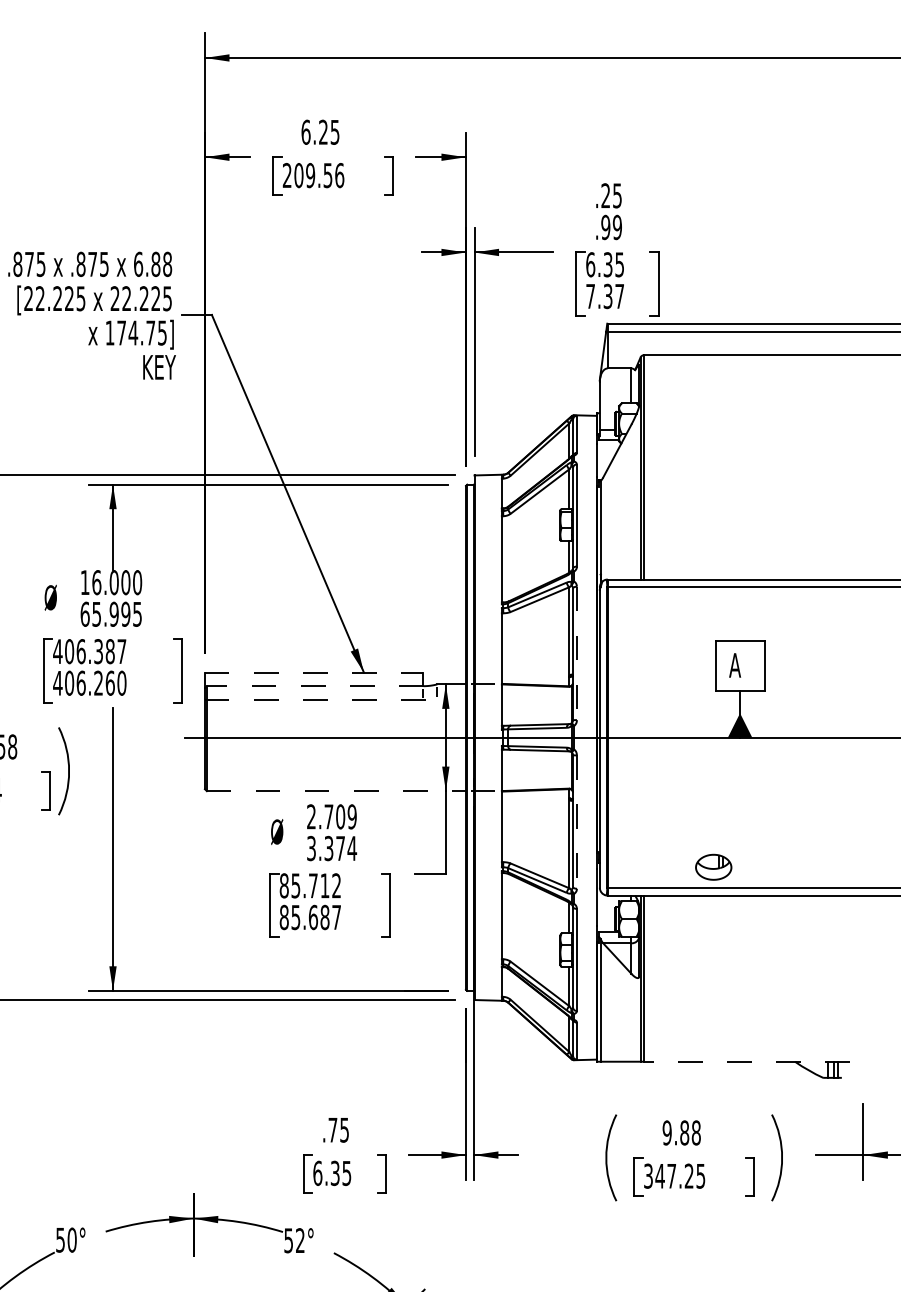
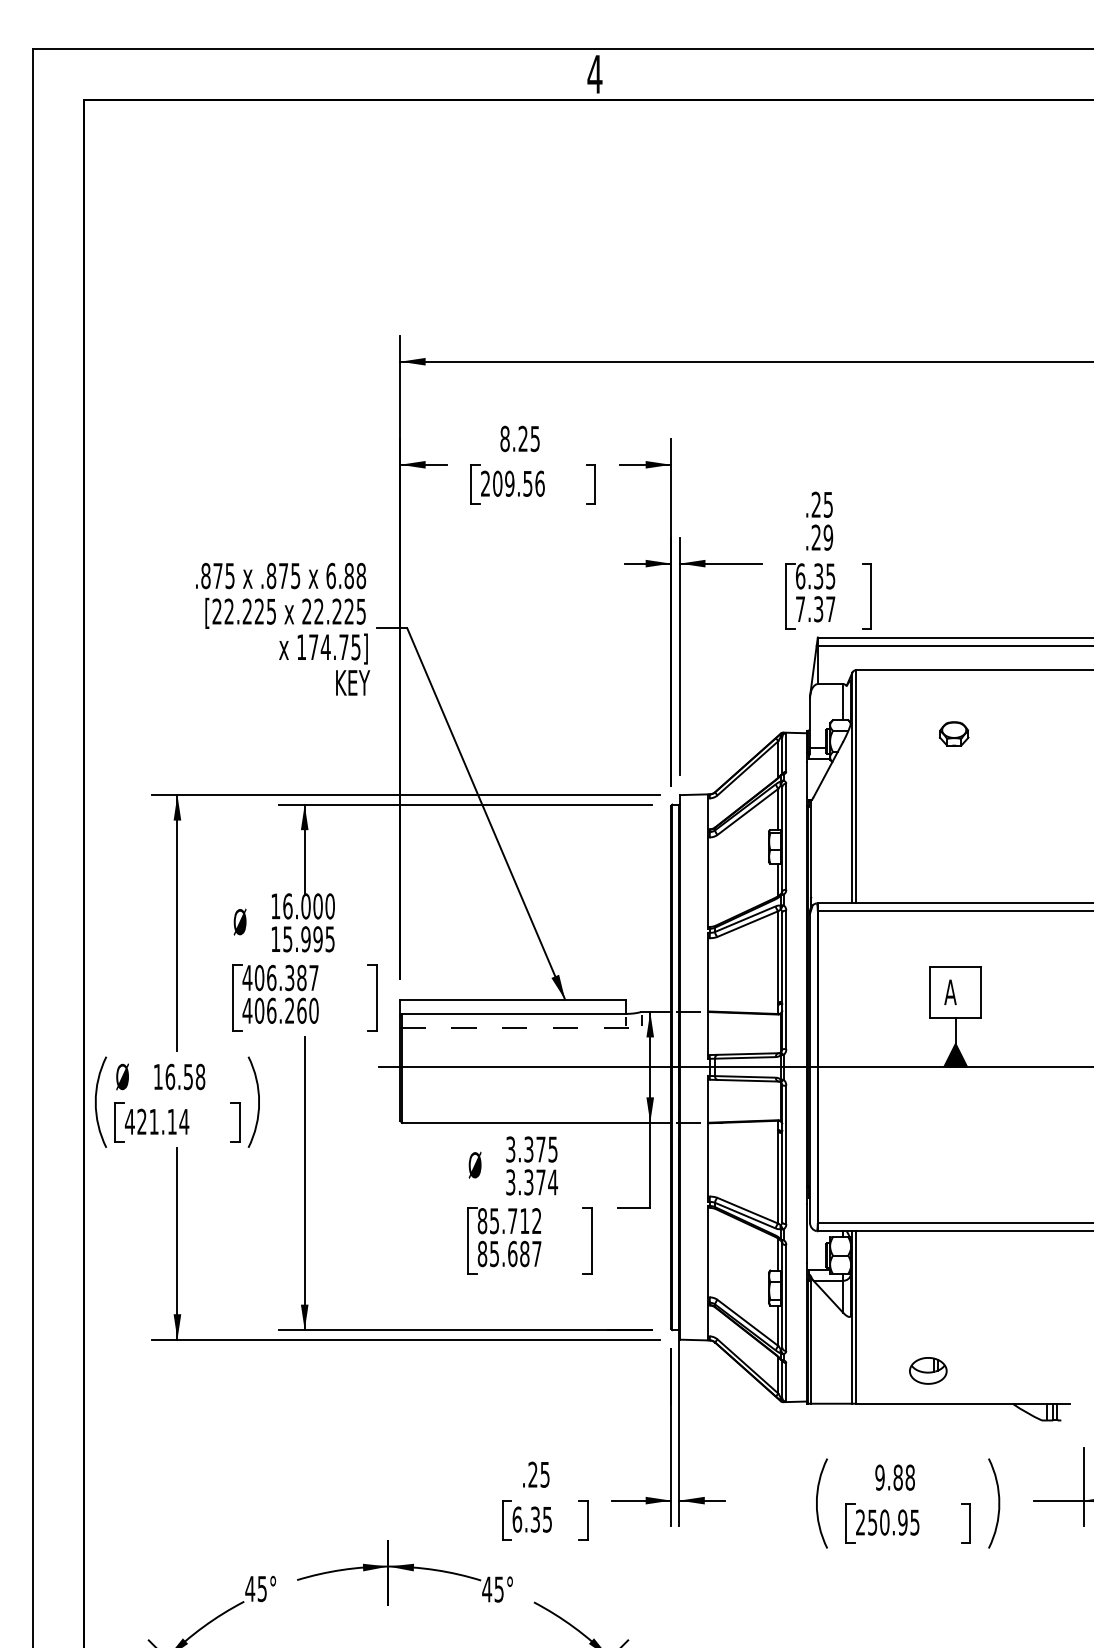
text: (305, 131) -> (504, 438), 6.25 -> 8.25
text: (605, 227) -> (815, 537), .99 -> .29
part: (738, 416) -> (954, 733), added
text: (84, 614) -> (275, 939), 65.995 -> 15.995
line: (577, 654) -> (786, 980), dashed -> solid
line: (314, 672) -> (513, 999), dashed -> solid
line: (315, 685) -> (514, 1013), dashed -> solid
line: (336, 790) -> (536, 1122), dashed -> solid
text: (331, 816) -> (531, 1149), 2.709 -> 3.375
line: (577, 822) -> (786, 1155), dashed -> solid
part: (713, 866) -> (928, 1370), moved
line: (746, 1061) -> (962, 1403), dashed -> solid
text: (332, 1129) -> (532, 1474), .75 -> .25
text: (668, 1176) -> (881, 1522), 347.25 -> 250.95
text: (66, 1239) -> (256, 1588), 50° -> 45°
text: (293, 1240) -> (492, 1589), 52° -> 45°

